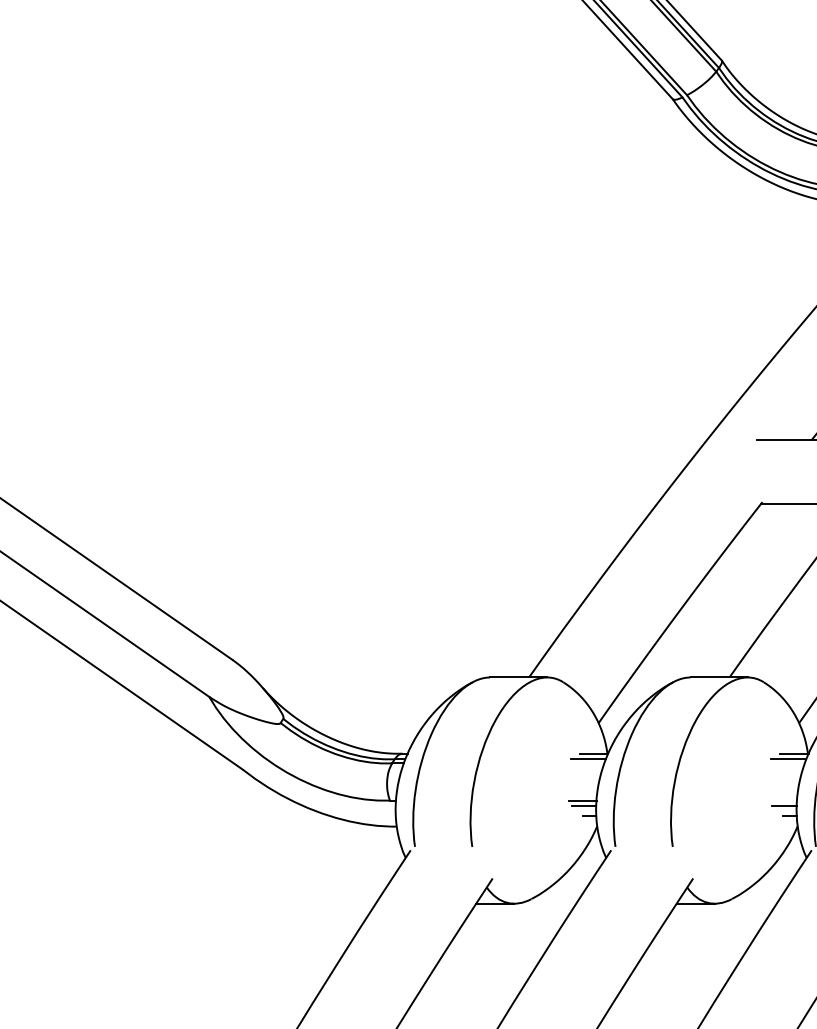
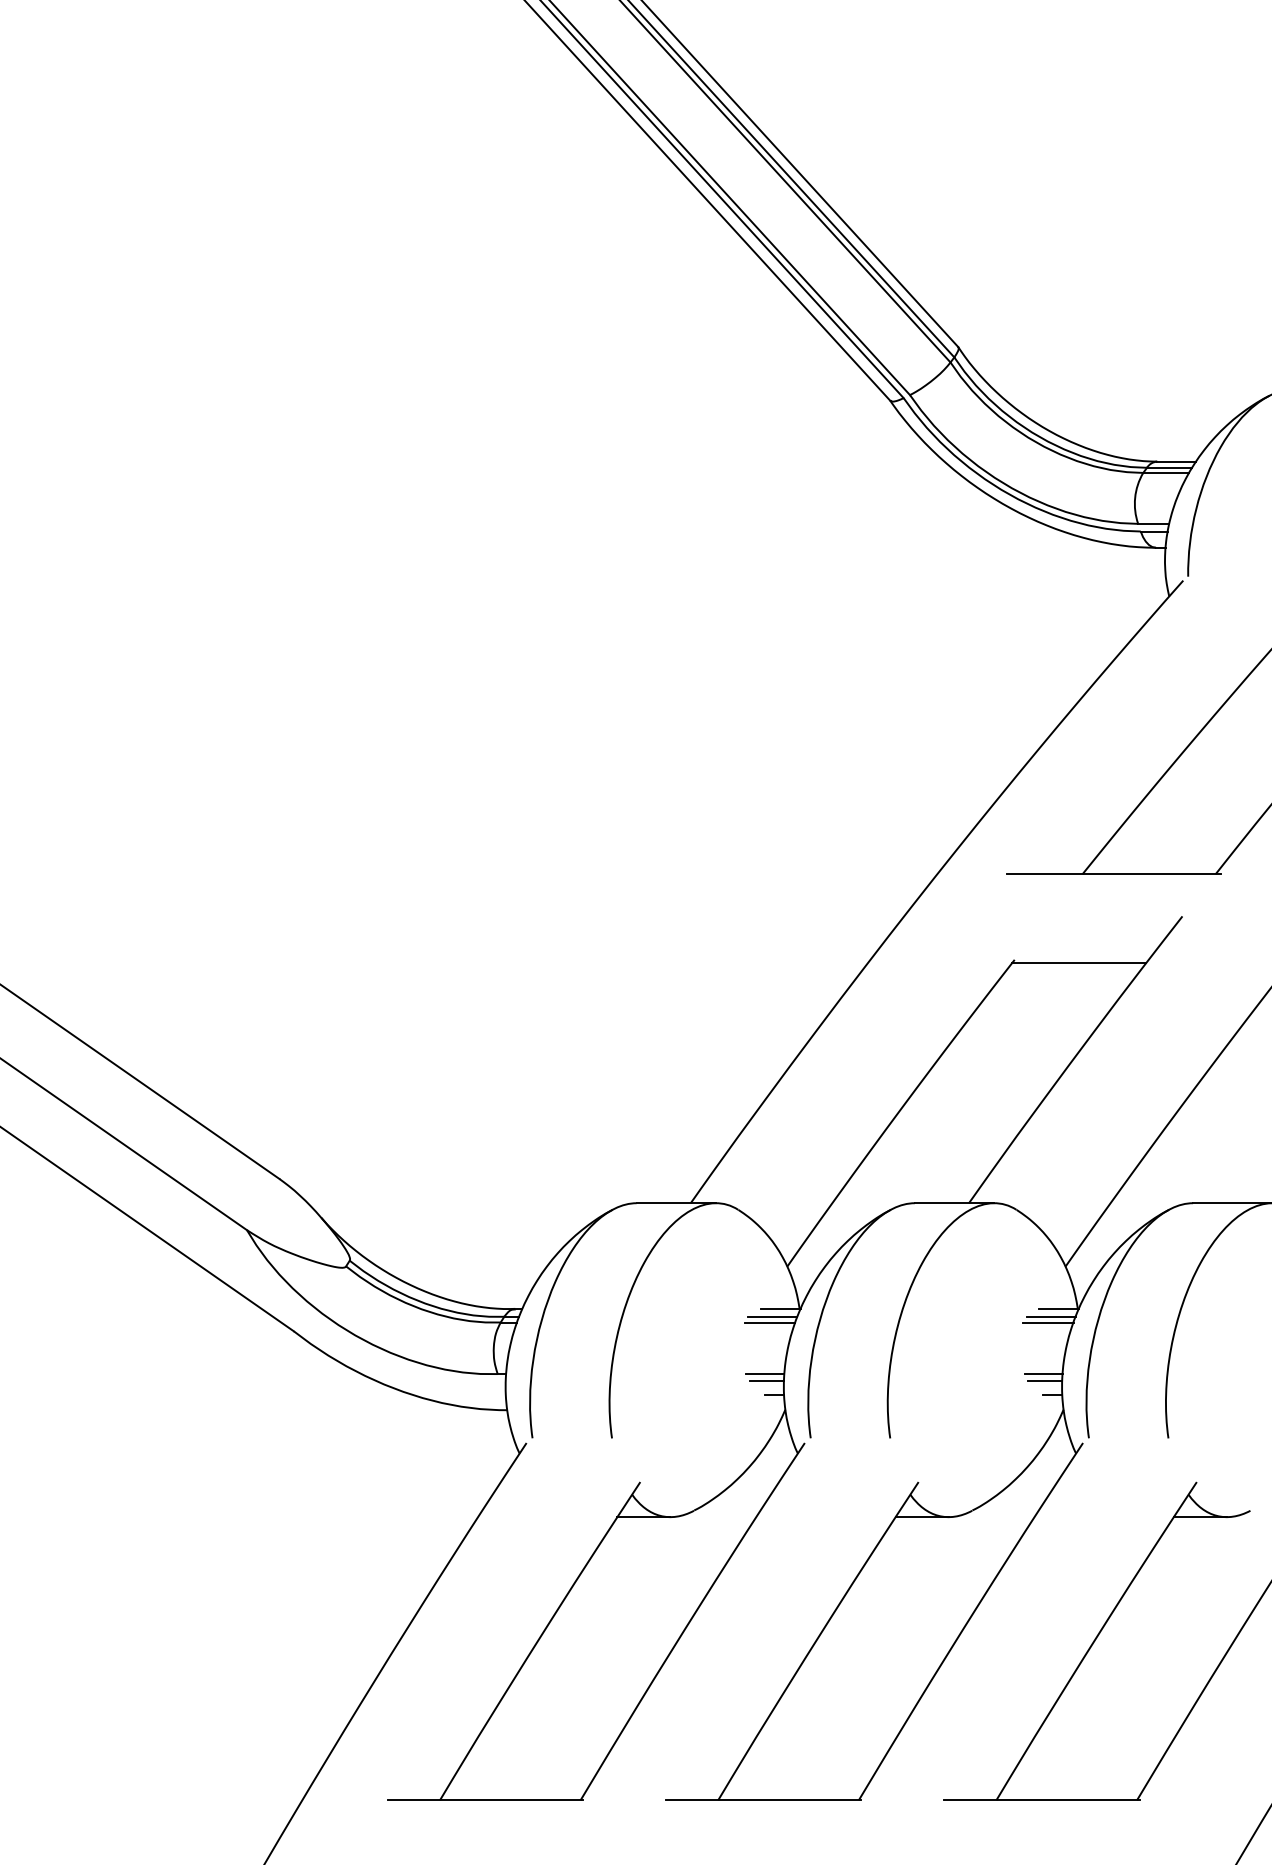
line: (585, 763) -> (769, 1322), added
line: (786, 763) -> (1048, 1322), added
line: (783, 800) -> (1043, 1374), added

